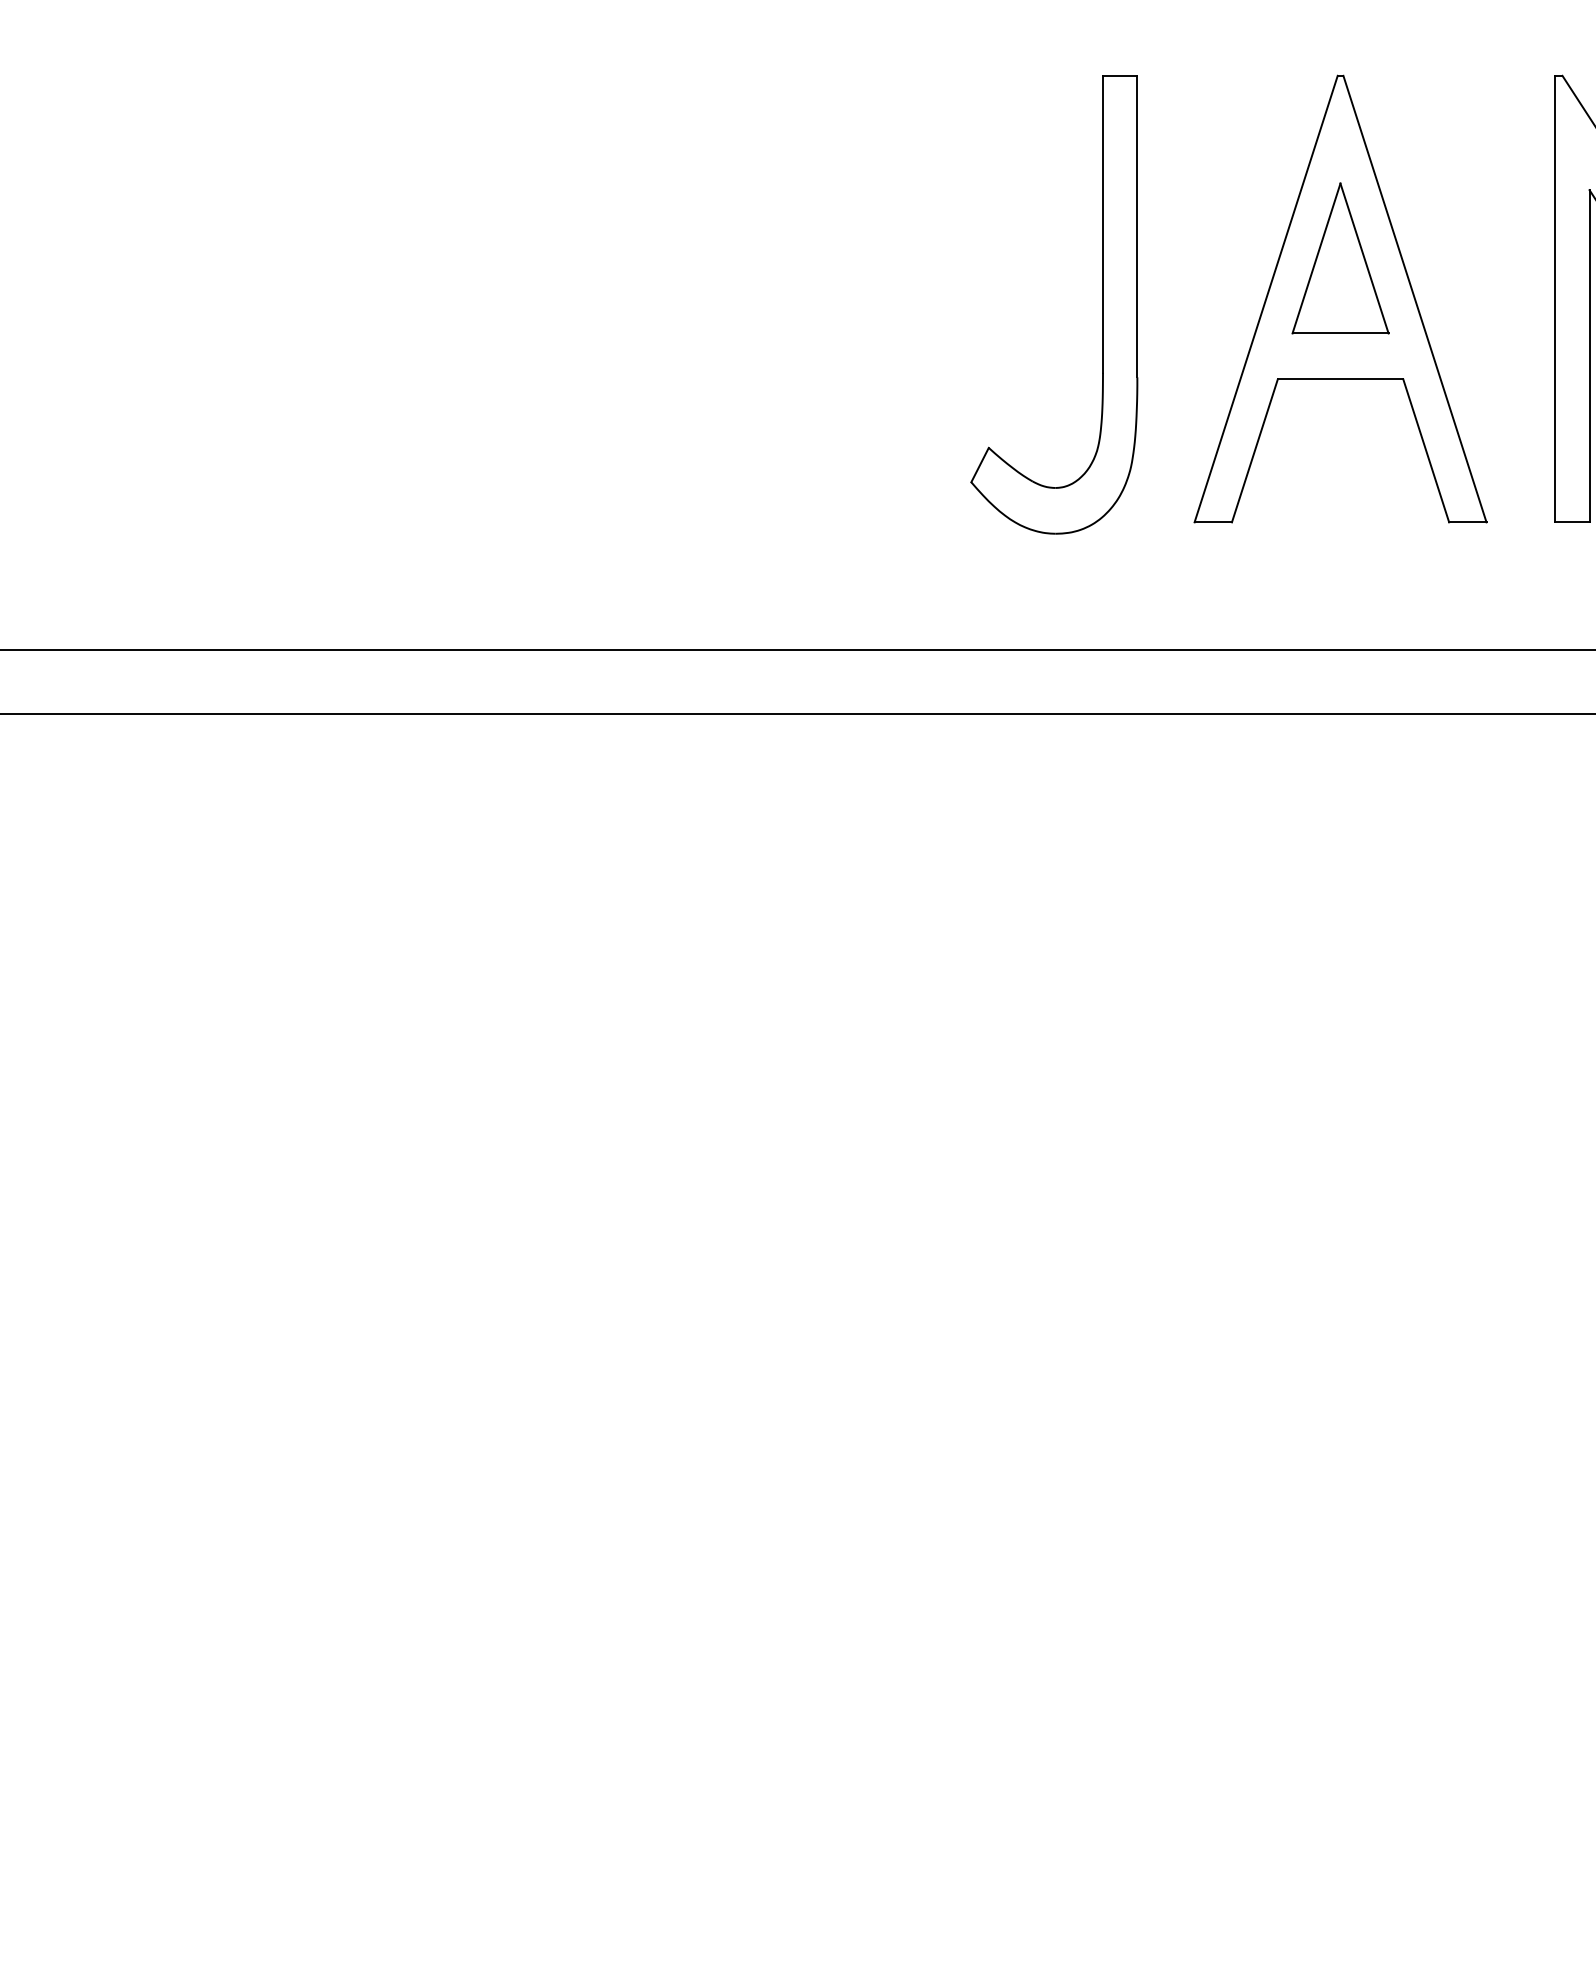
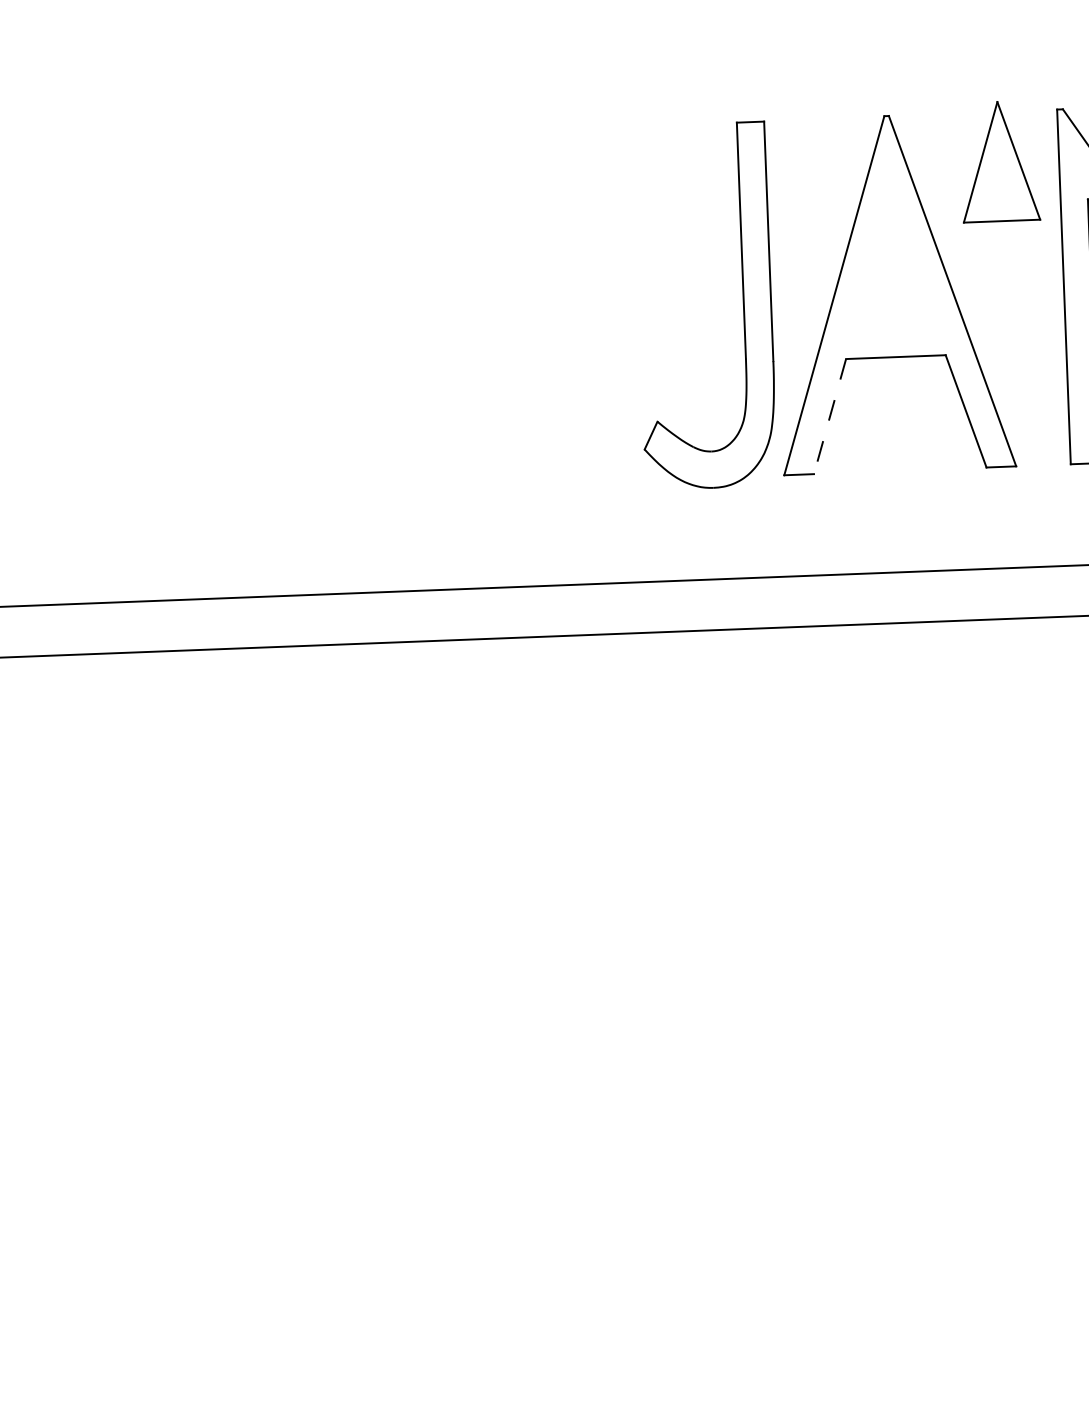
part: (1340, 258) -> (999, 161), moved
part: (1102, 304) -> (743, 304), moved
line: (1254, 451) -> (829, 417), solid -> dashed

